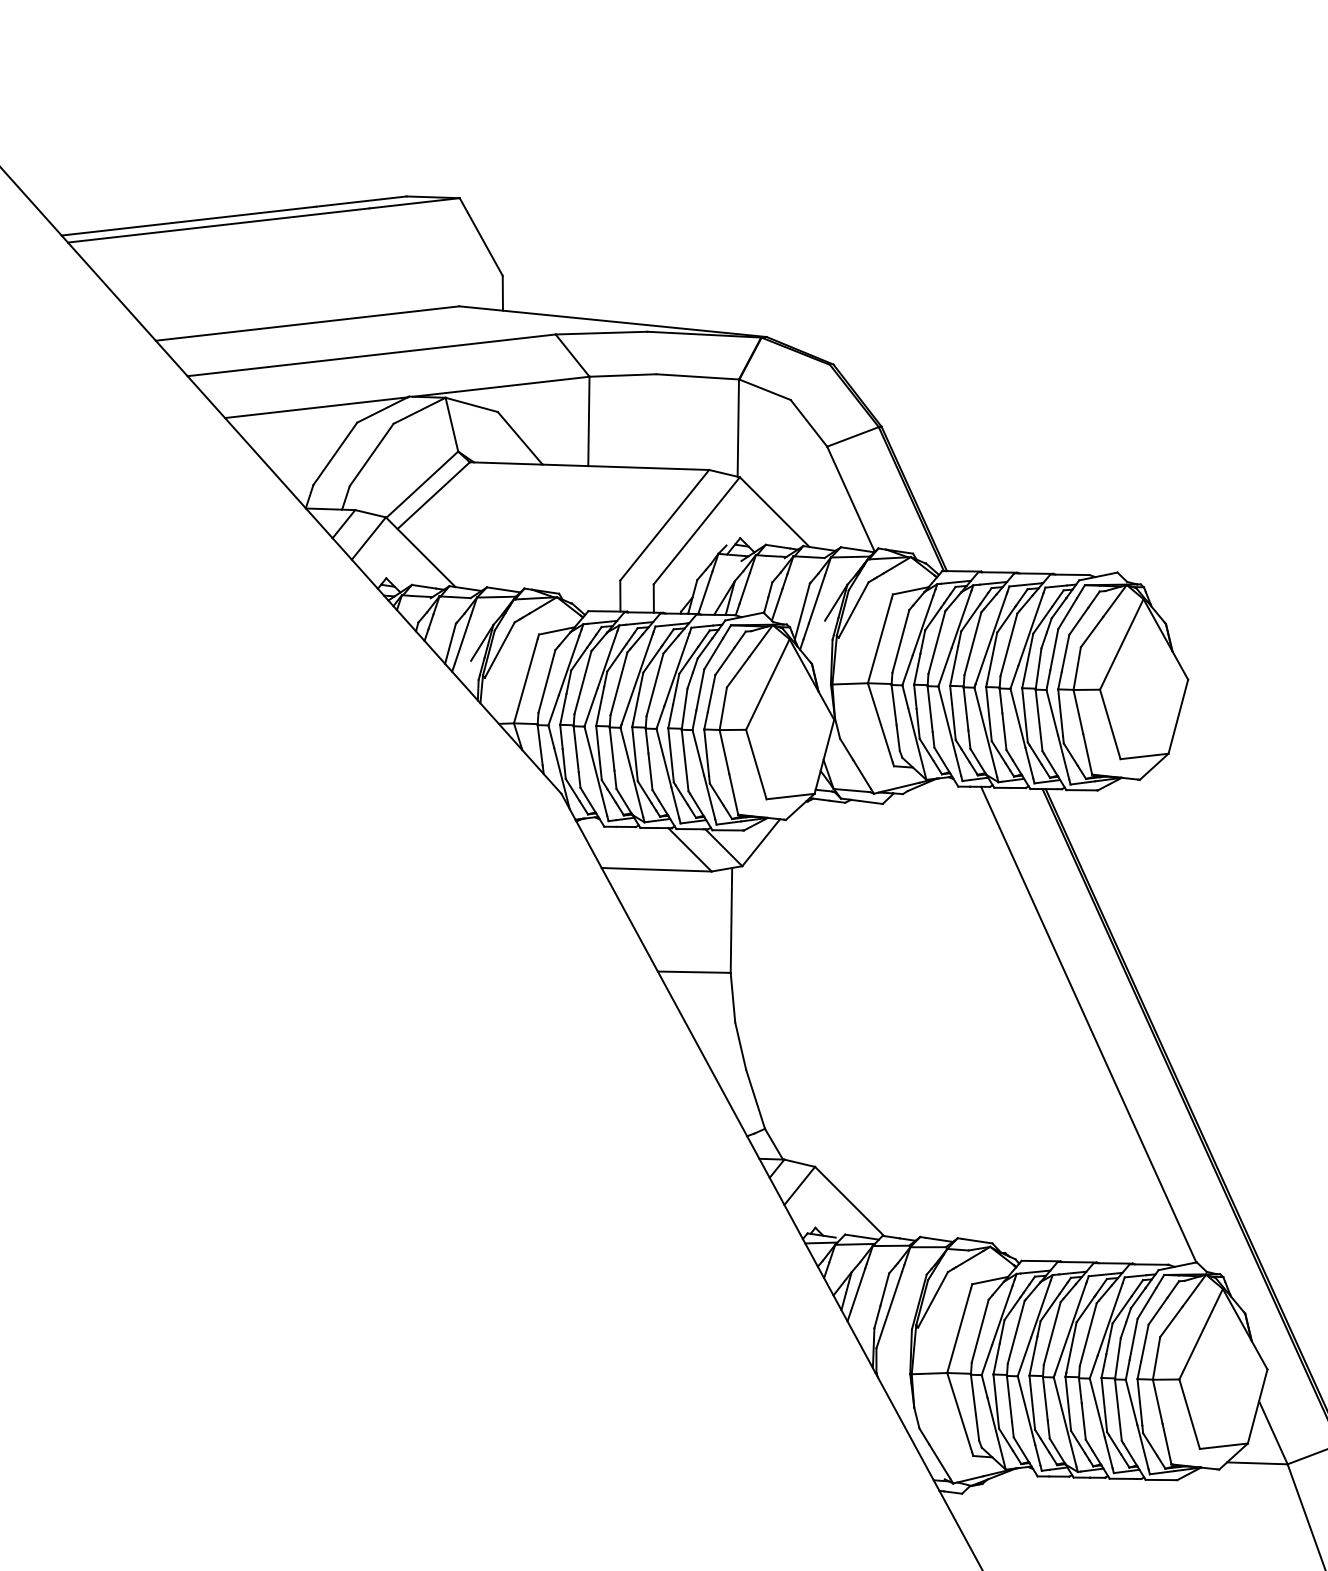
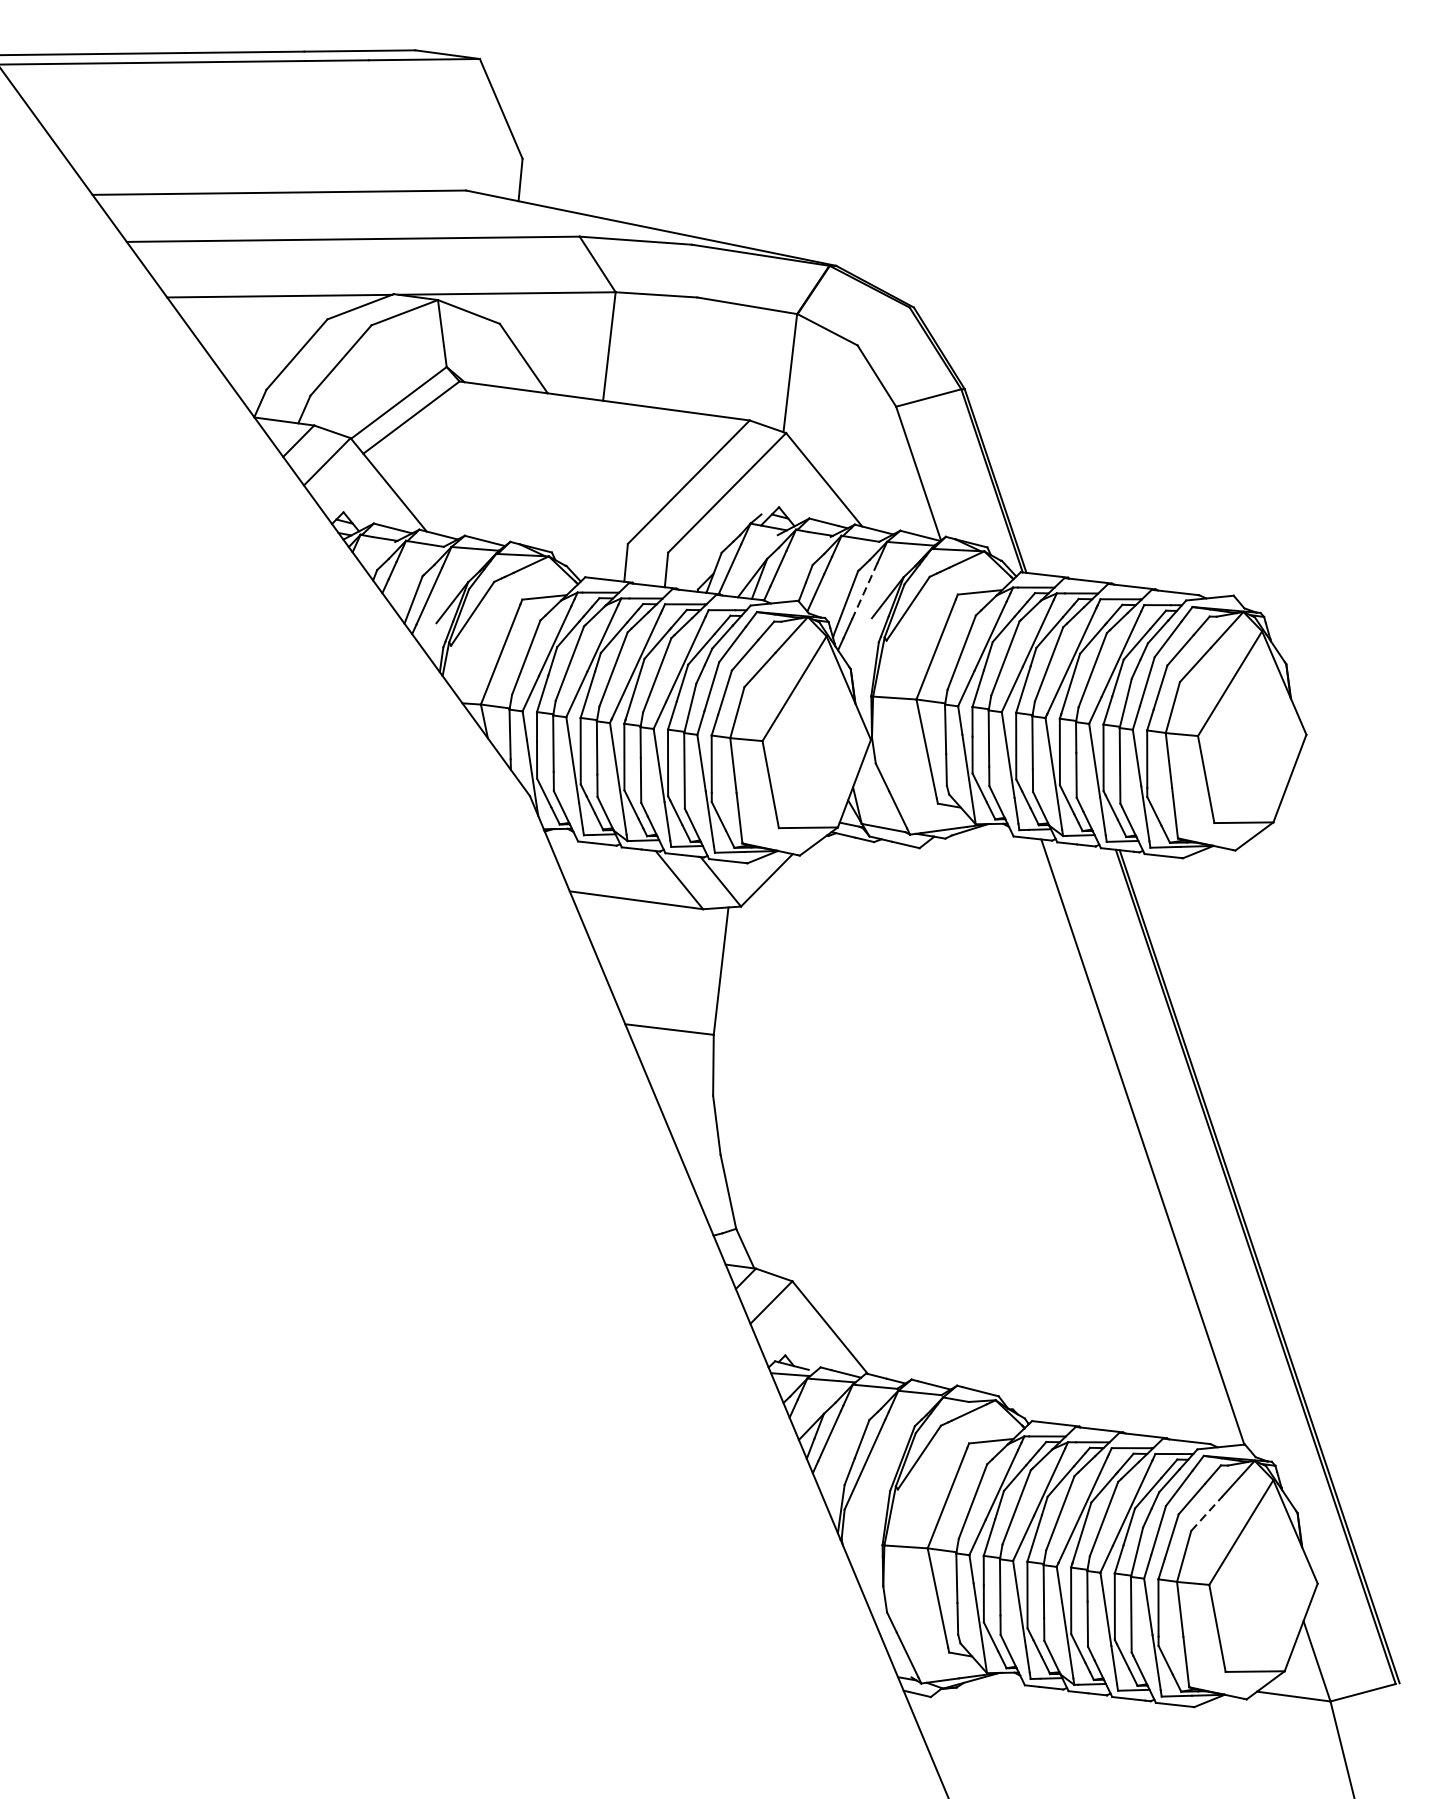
line: (816, 599) -> (864, 591), solid -> dashed
line: (1171, 1321) -> (1206, 1513), solid -> dashed

